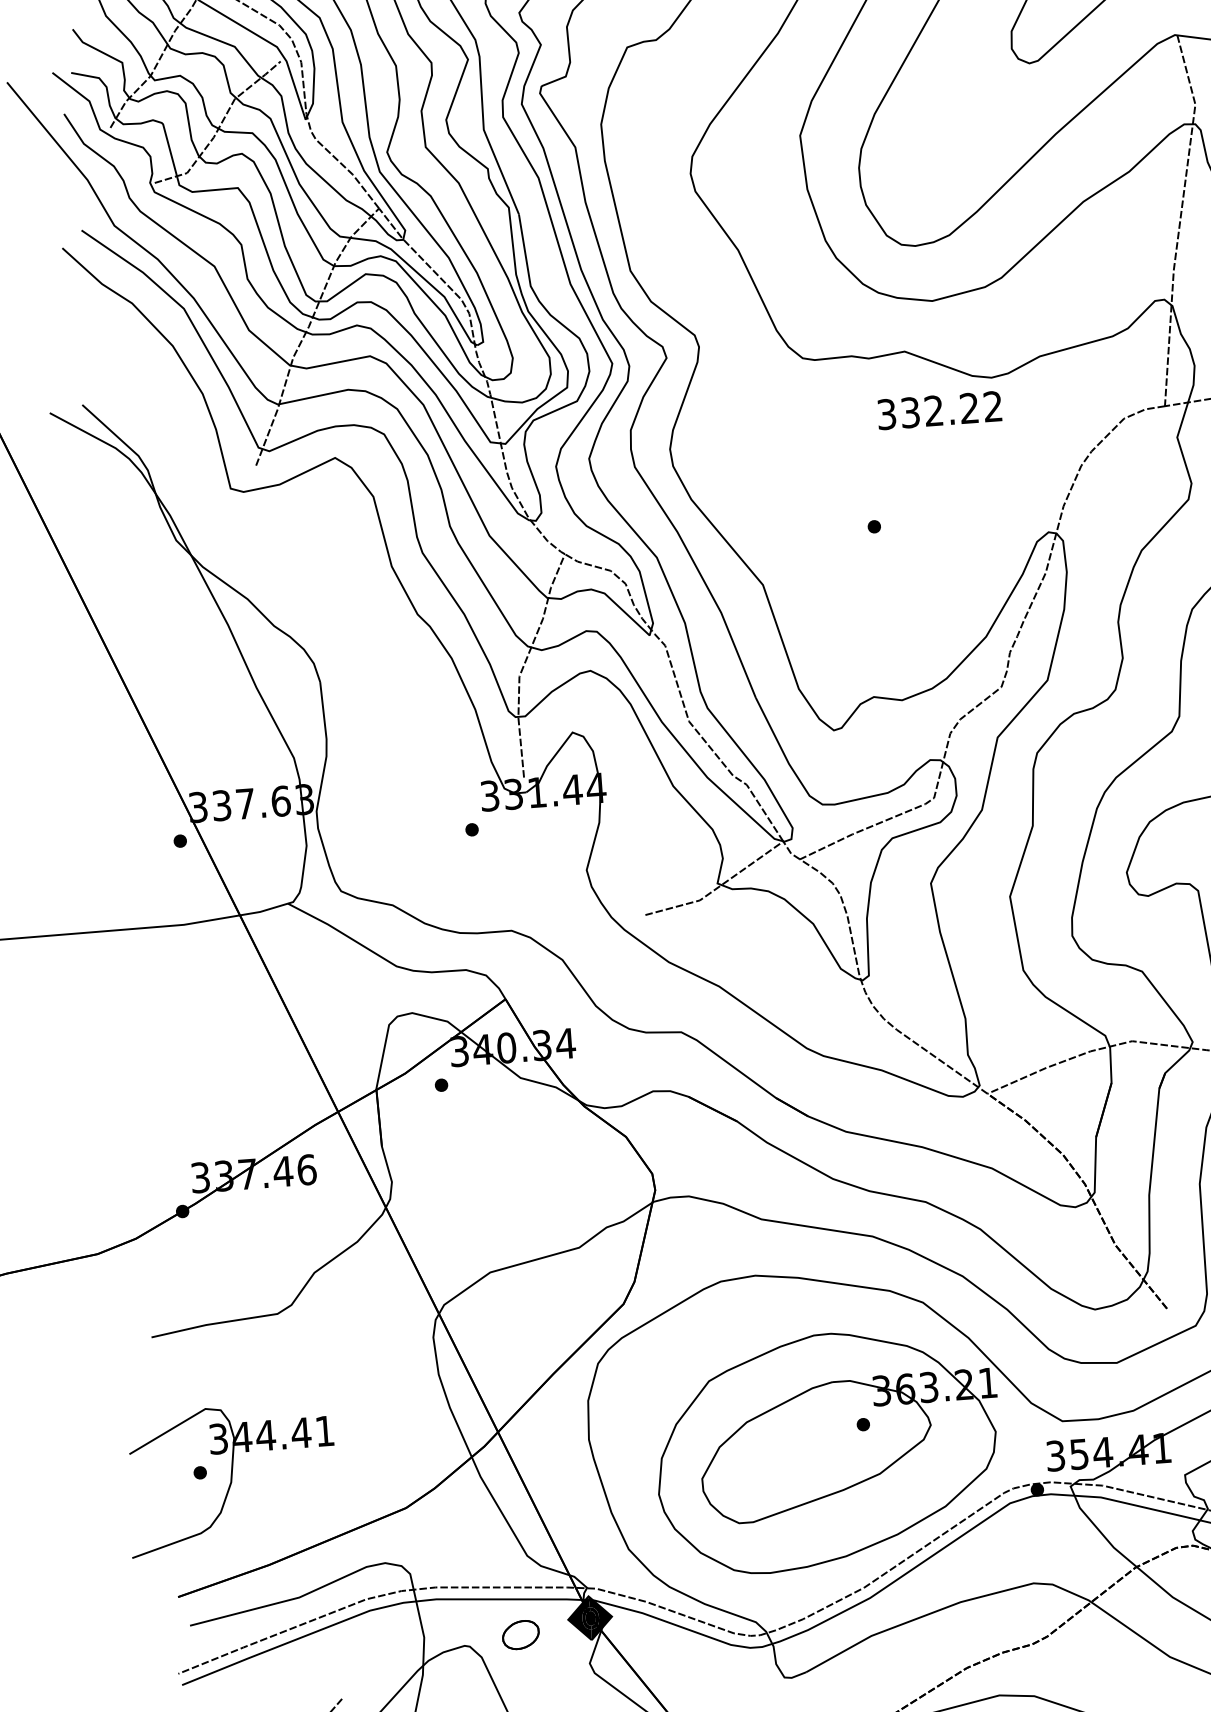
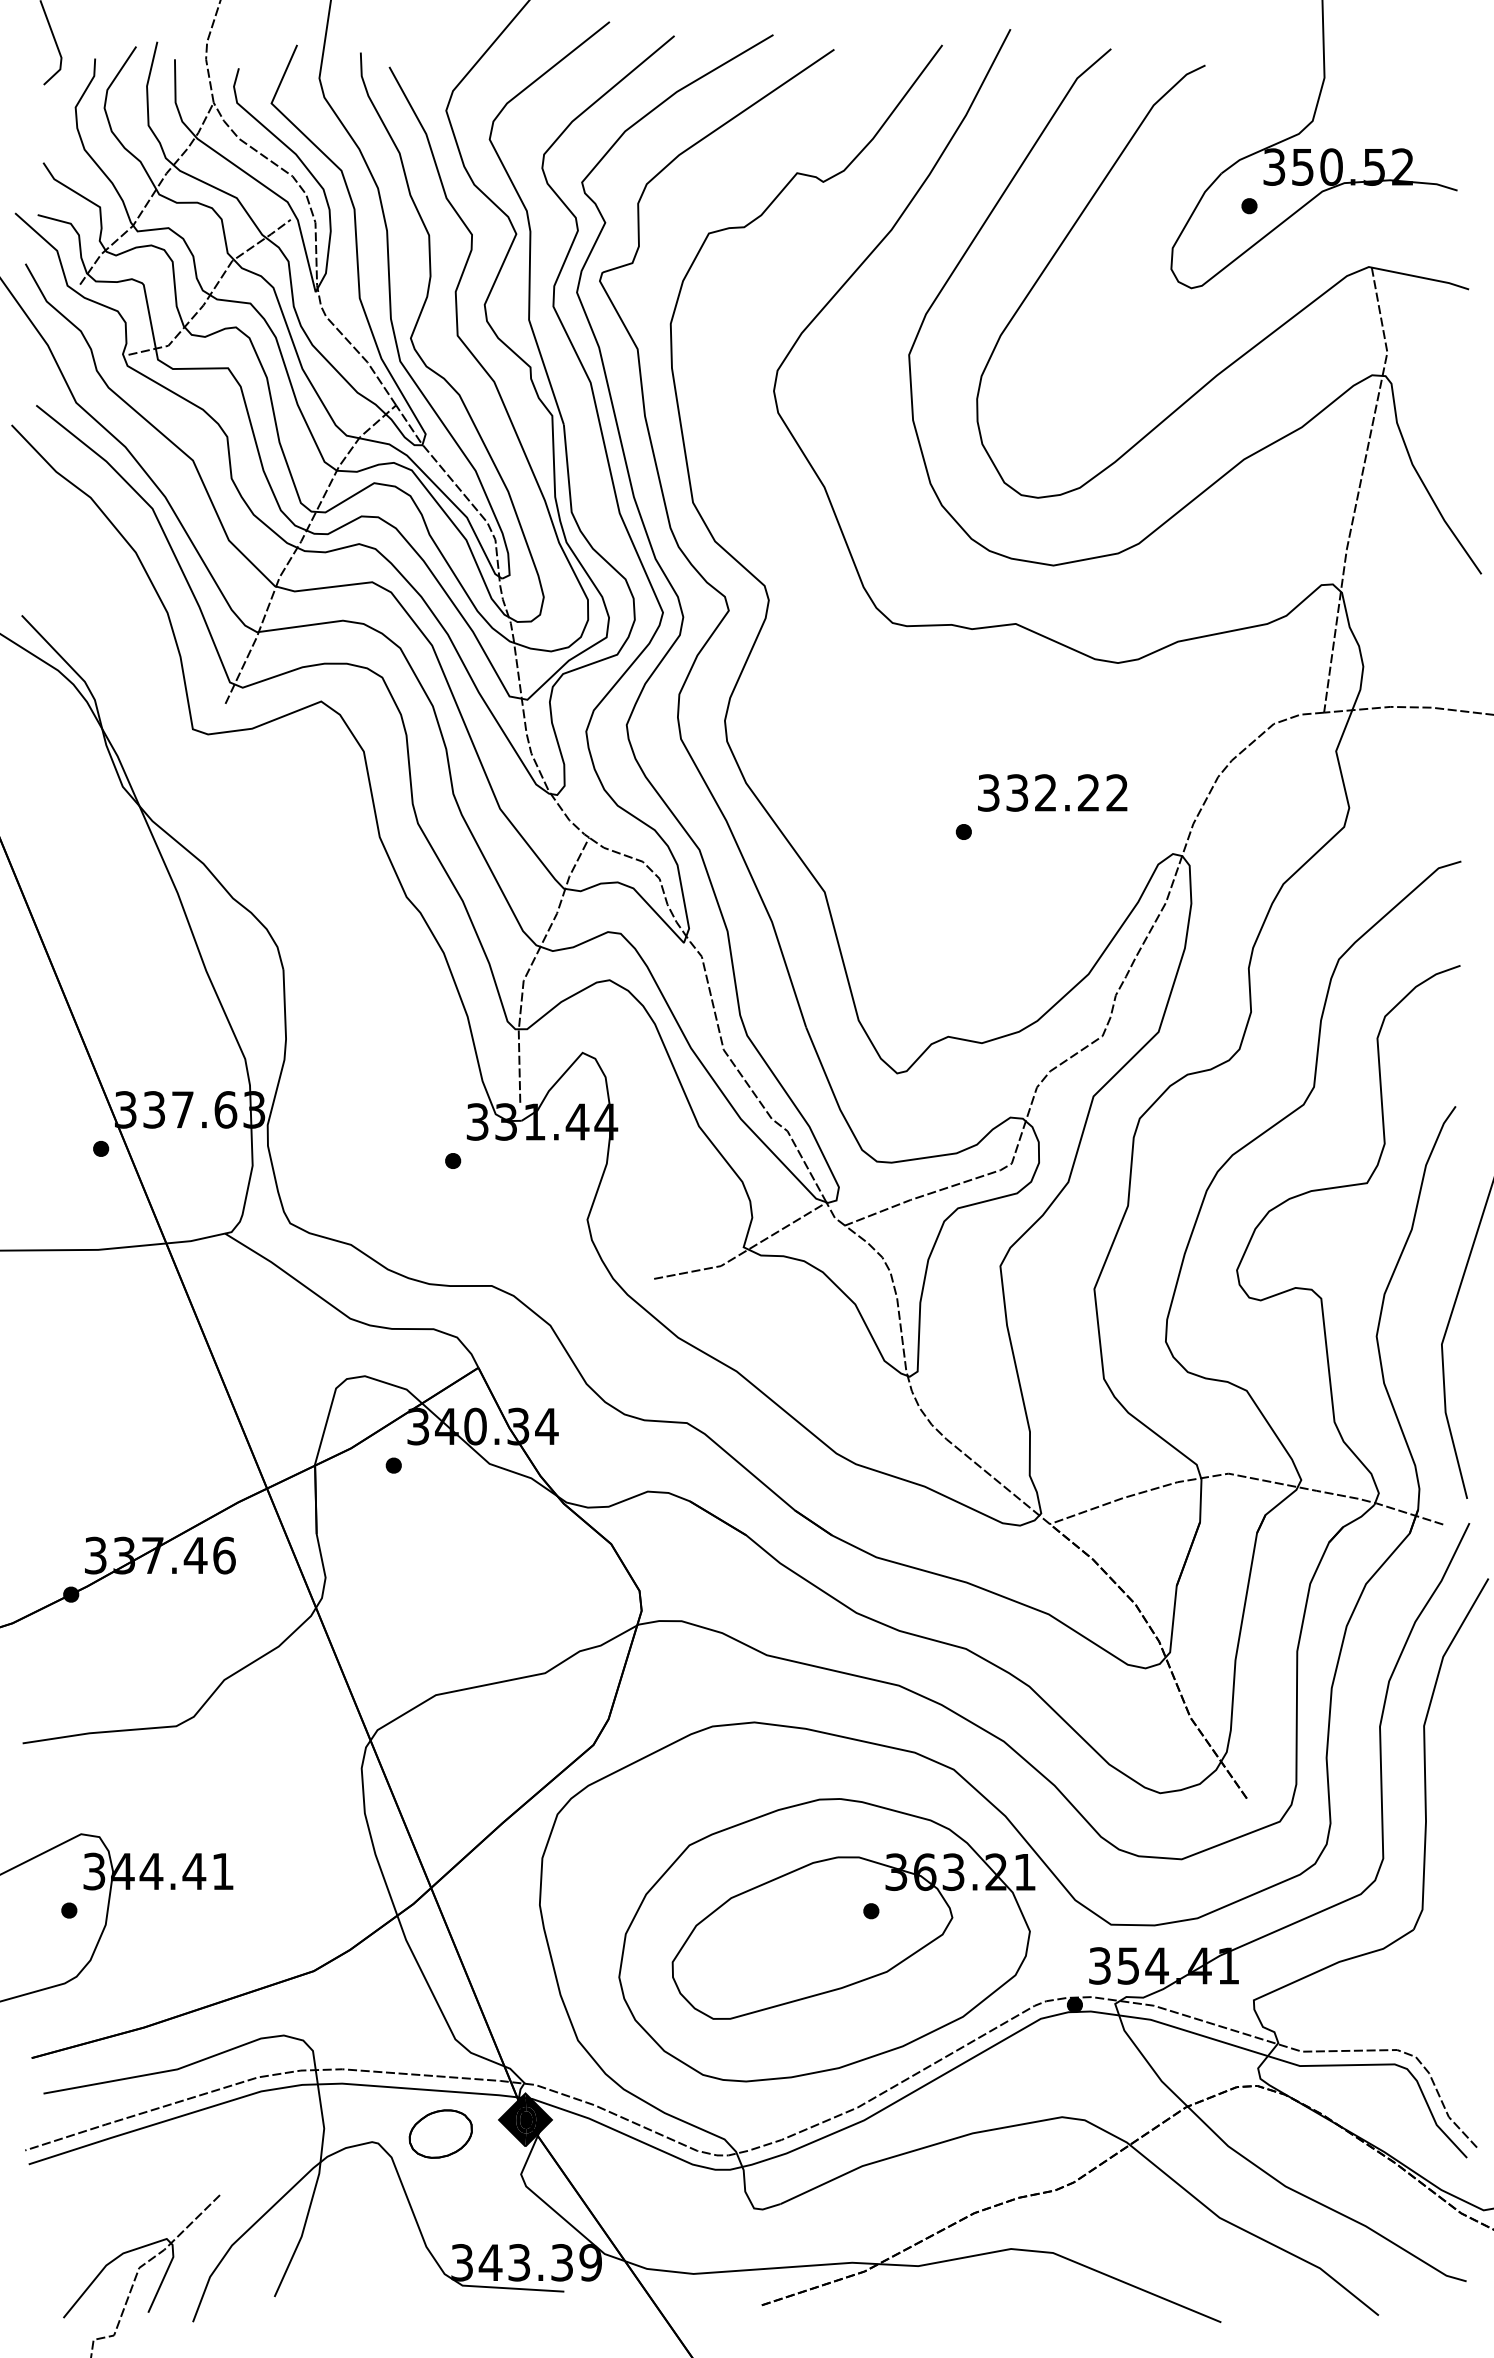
text: (939, 410) -> (1052, 792), moved
part: (520, 1634) -> (440, 2133), size x1.43

